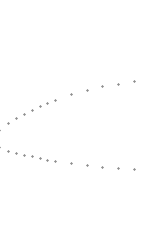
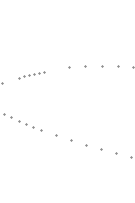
part: (35, 109) -> (31, 75), size x0.6

